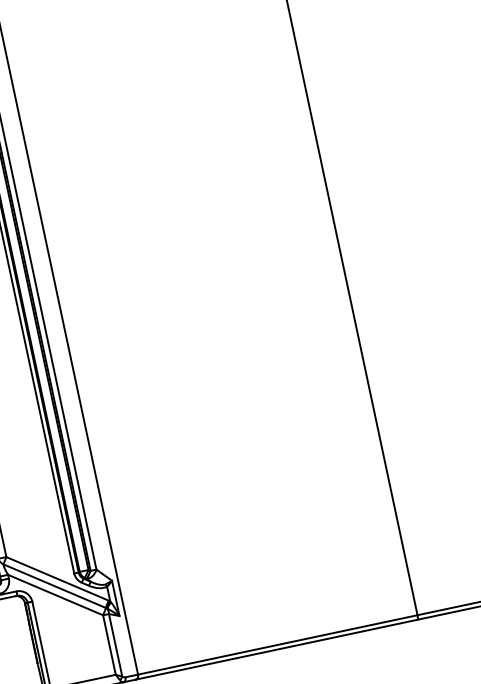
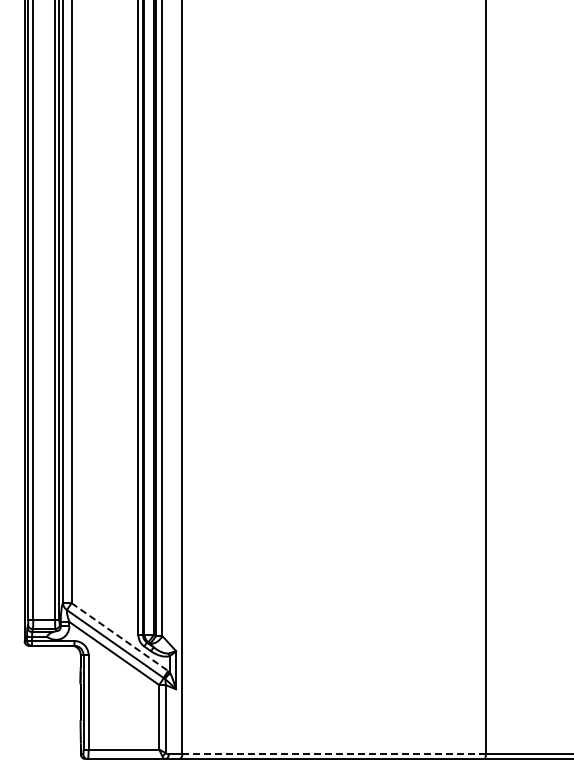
line: (58, 579) -> (120, 637), solid -> dashed
line: (278, 644) -> (334, 754), solid -> dashed

